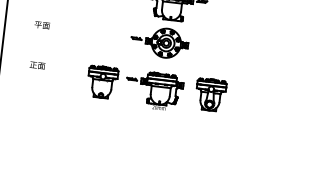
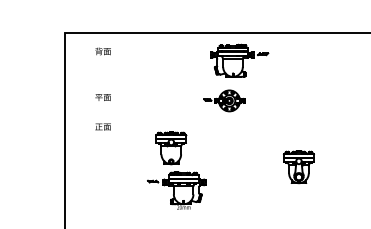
part: (159, 42) -> (224, 100), size x0.7
text: (36, 64) -> (102, 126), moved
part: (153, 90) -> (176, 190), moved
part: (210, 95) -> (298, 167), moved

